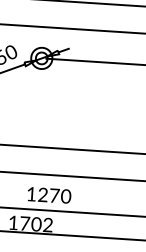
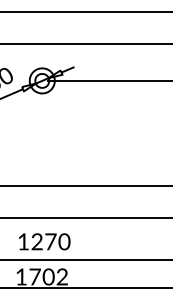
text: (49, 195) -> (44, 241), moved

